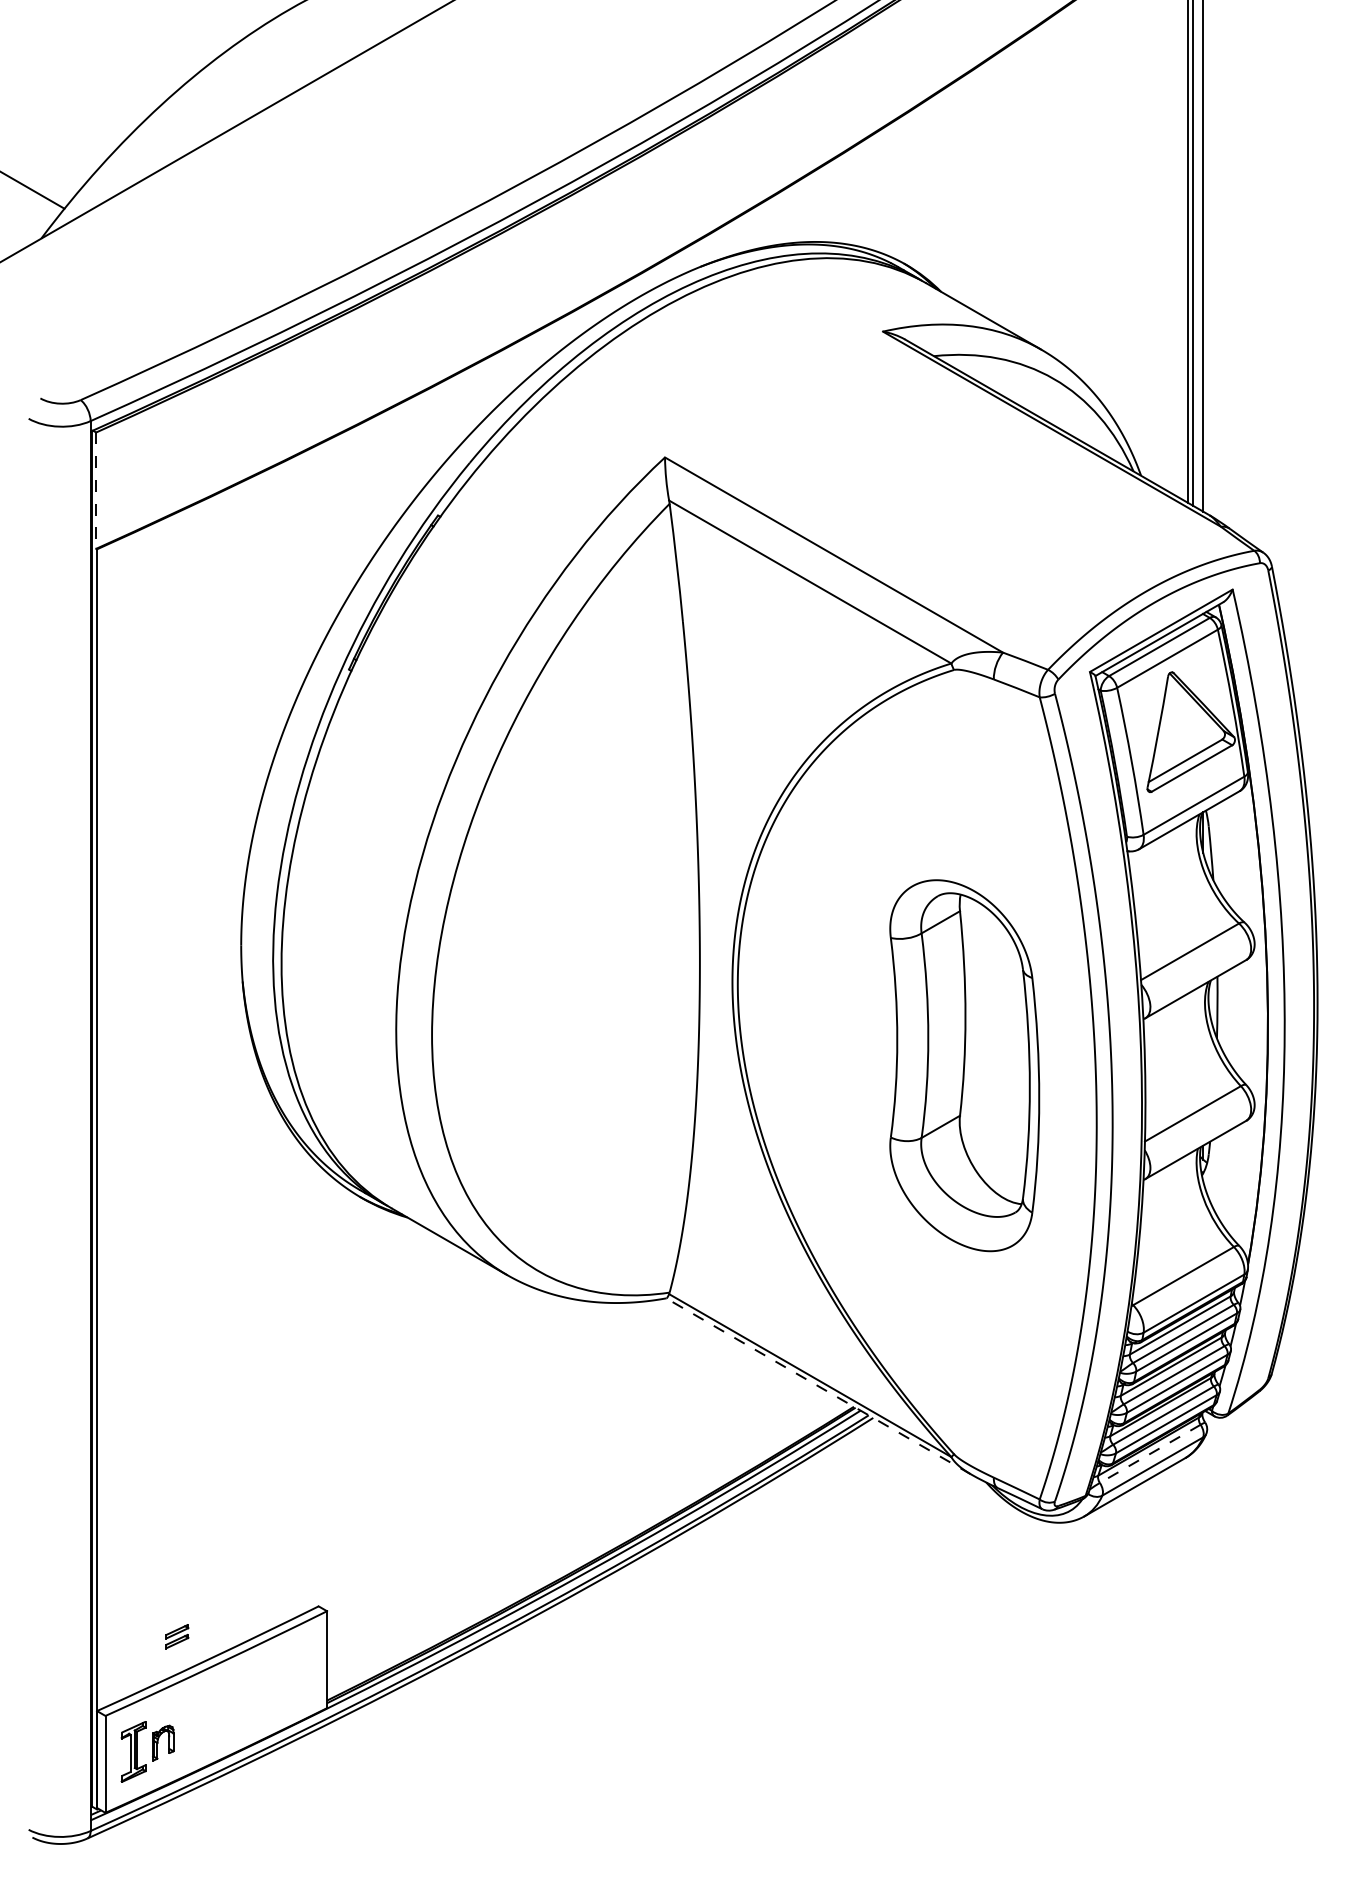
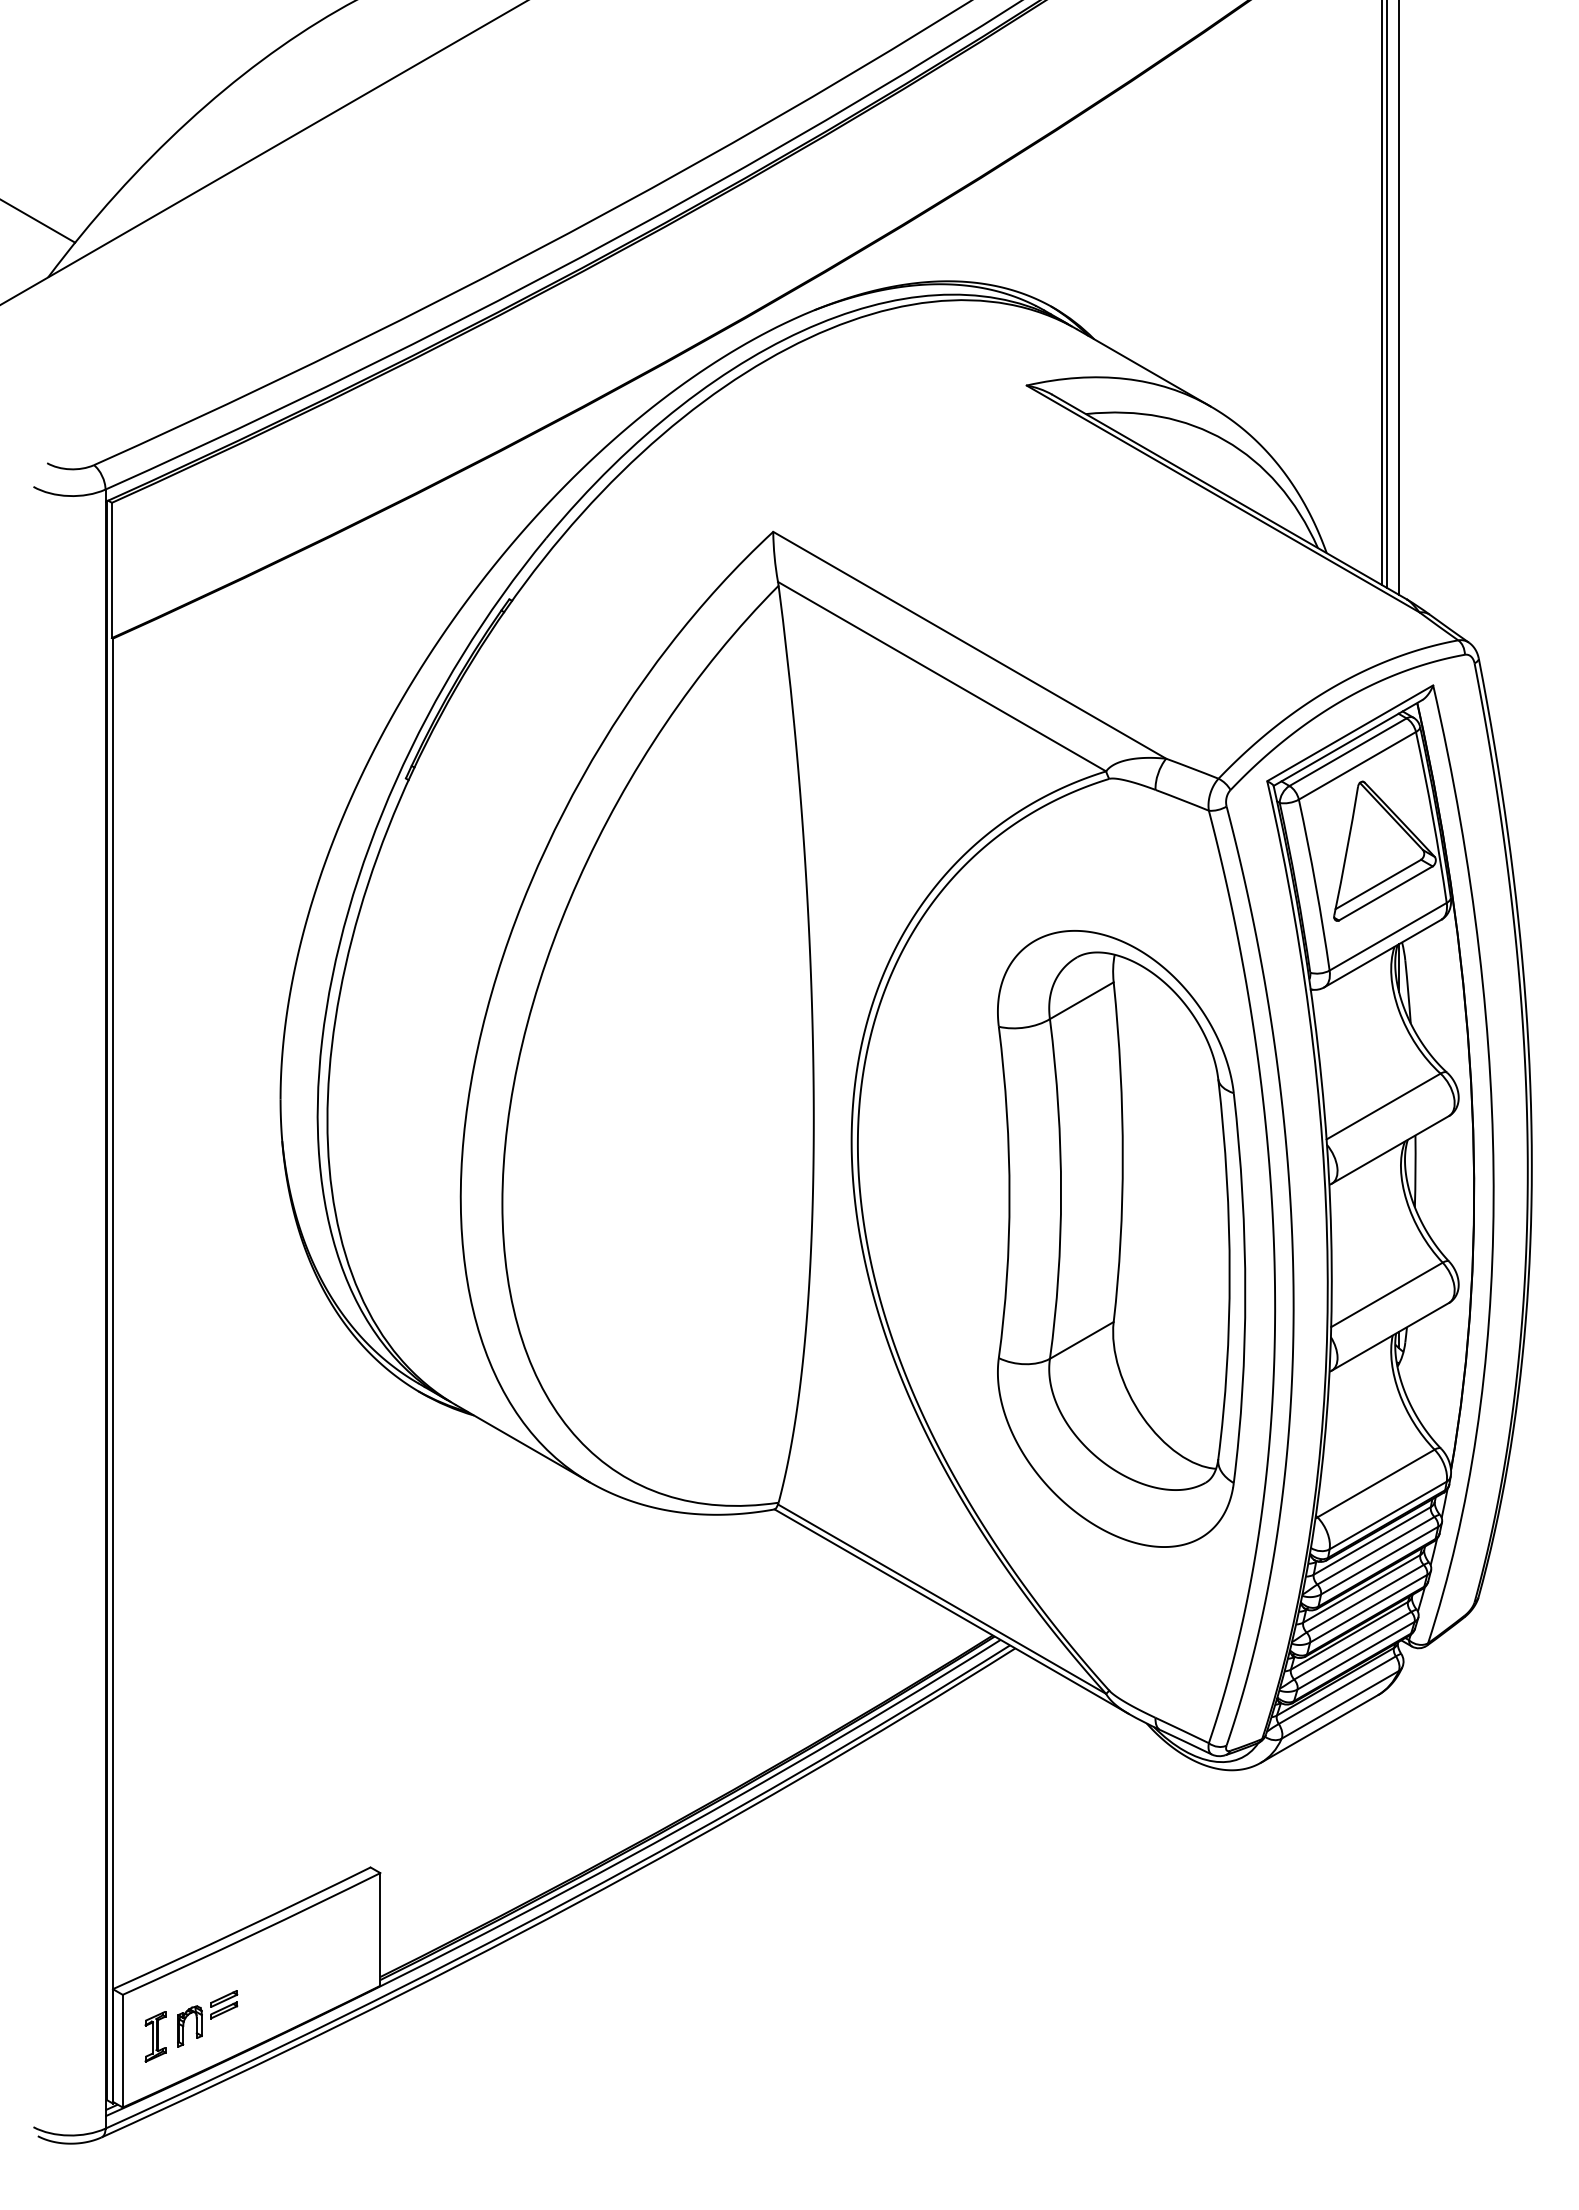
line: (95, 490) -> (111, 570), dashed -> solid
part: (964, 1065) -> (1121, 1238), size x1.43
line: (818, 1386) -> (951, 1611), dashed -> solid
line: (1150, 1454) -> (1337, 1690), dashed -> solid
part: (177, 1636) -> (224, 2004), moved
part: (133, 1751) -> (155, 2036), size x0.71

